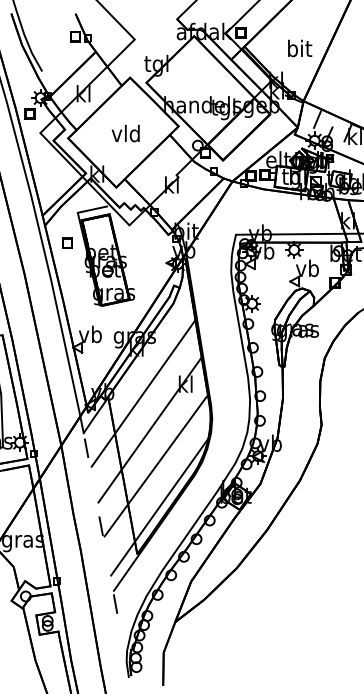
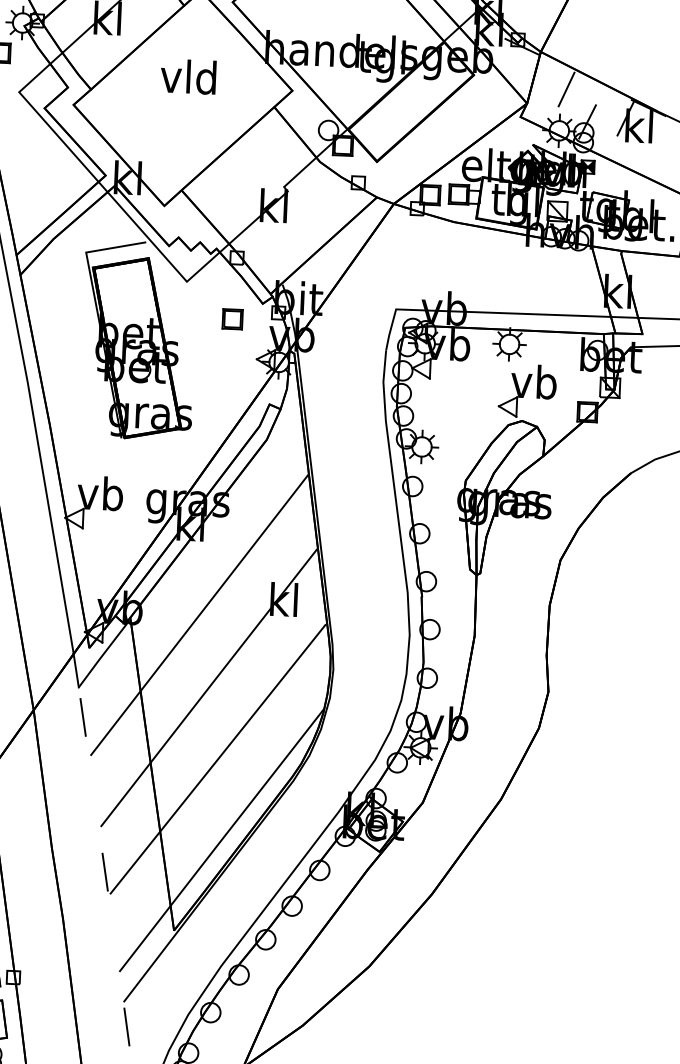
text: (125, 133) -> (188, 76), moved
part: (67, 242) -> (232, 317), moved

